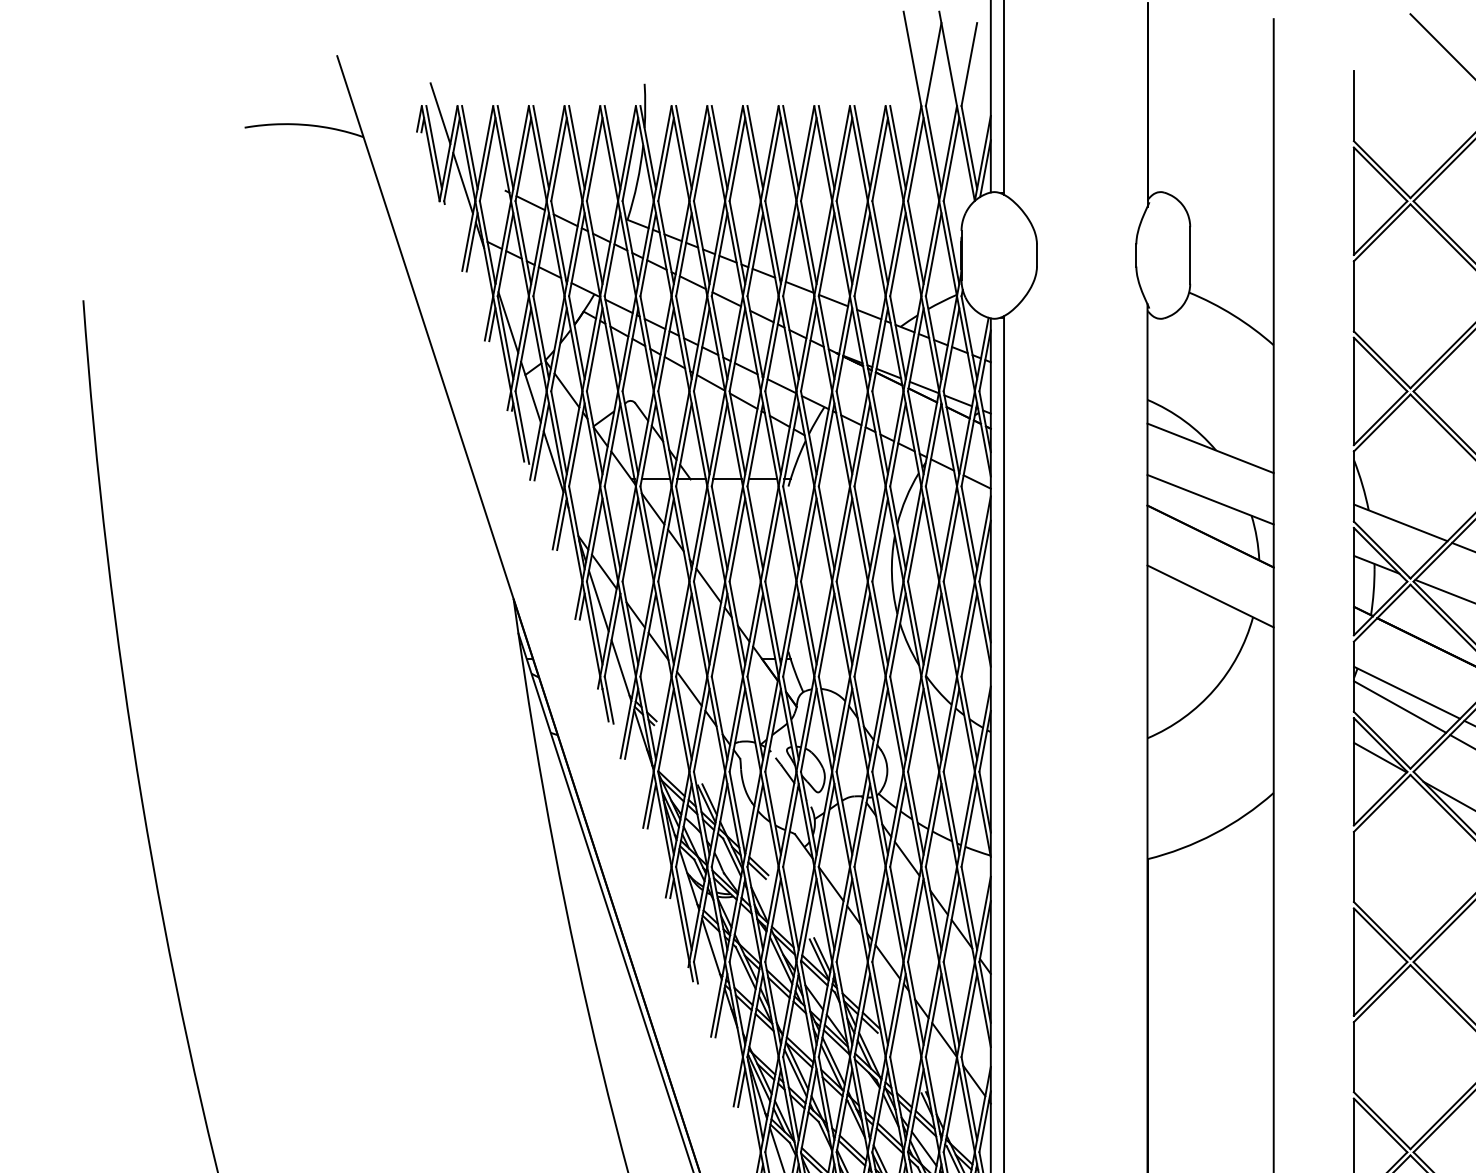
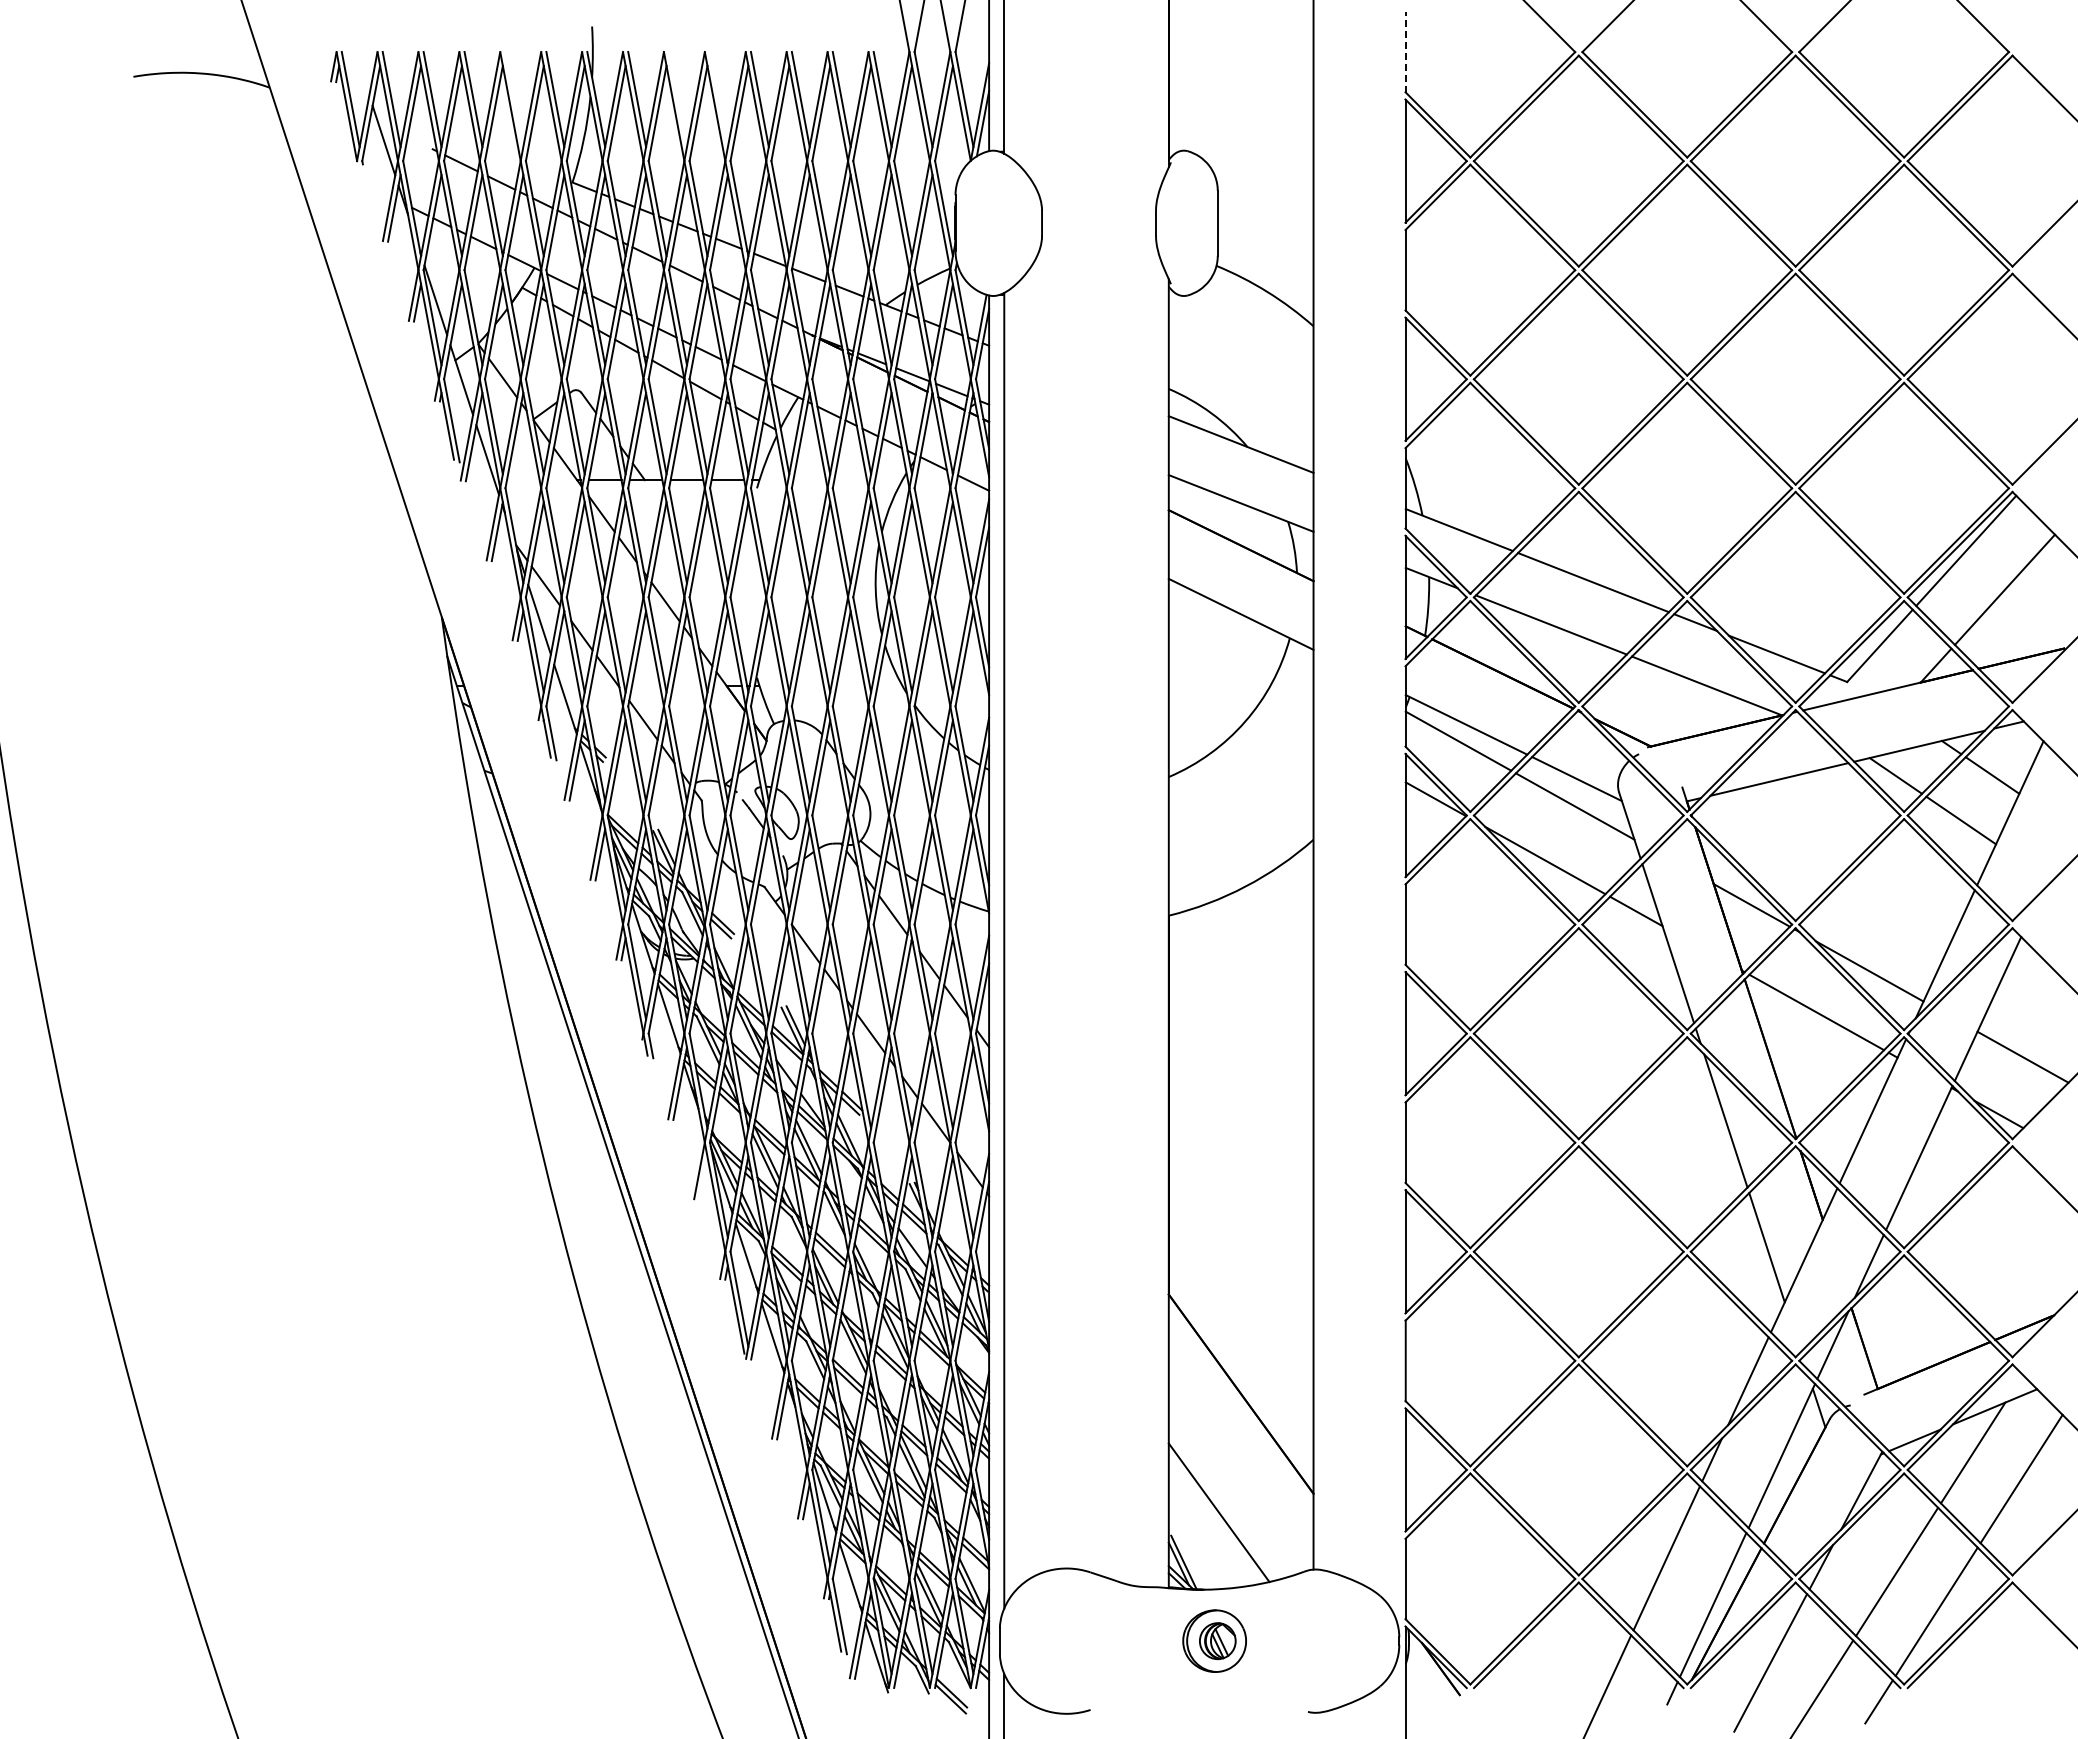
line: (1353, 105) -> (1405, 51), solid -> dashed
line: (440, 113) -> (357, 60), removed
line: (576, 147) -> (514, 99), removed
line: (719, 147) -> (677, 99), removed
line: (754, 147) -> (718, 99), removed
line: (741, 1087) -> (703, 1177), removed

